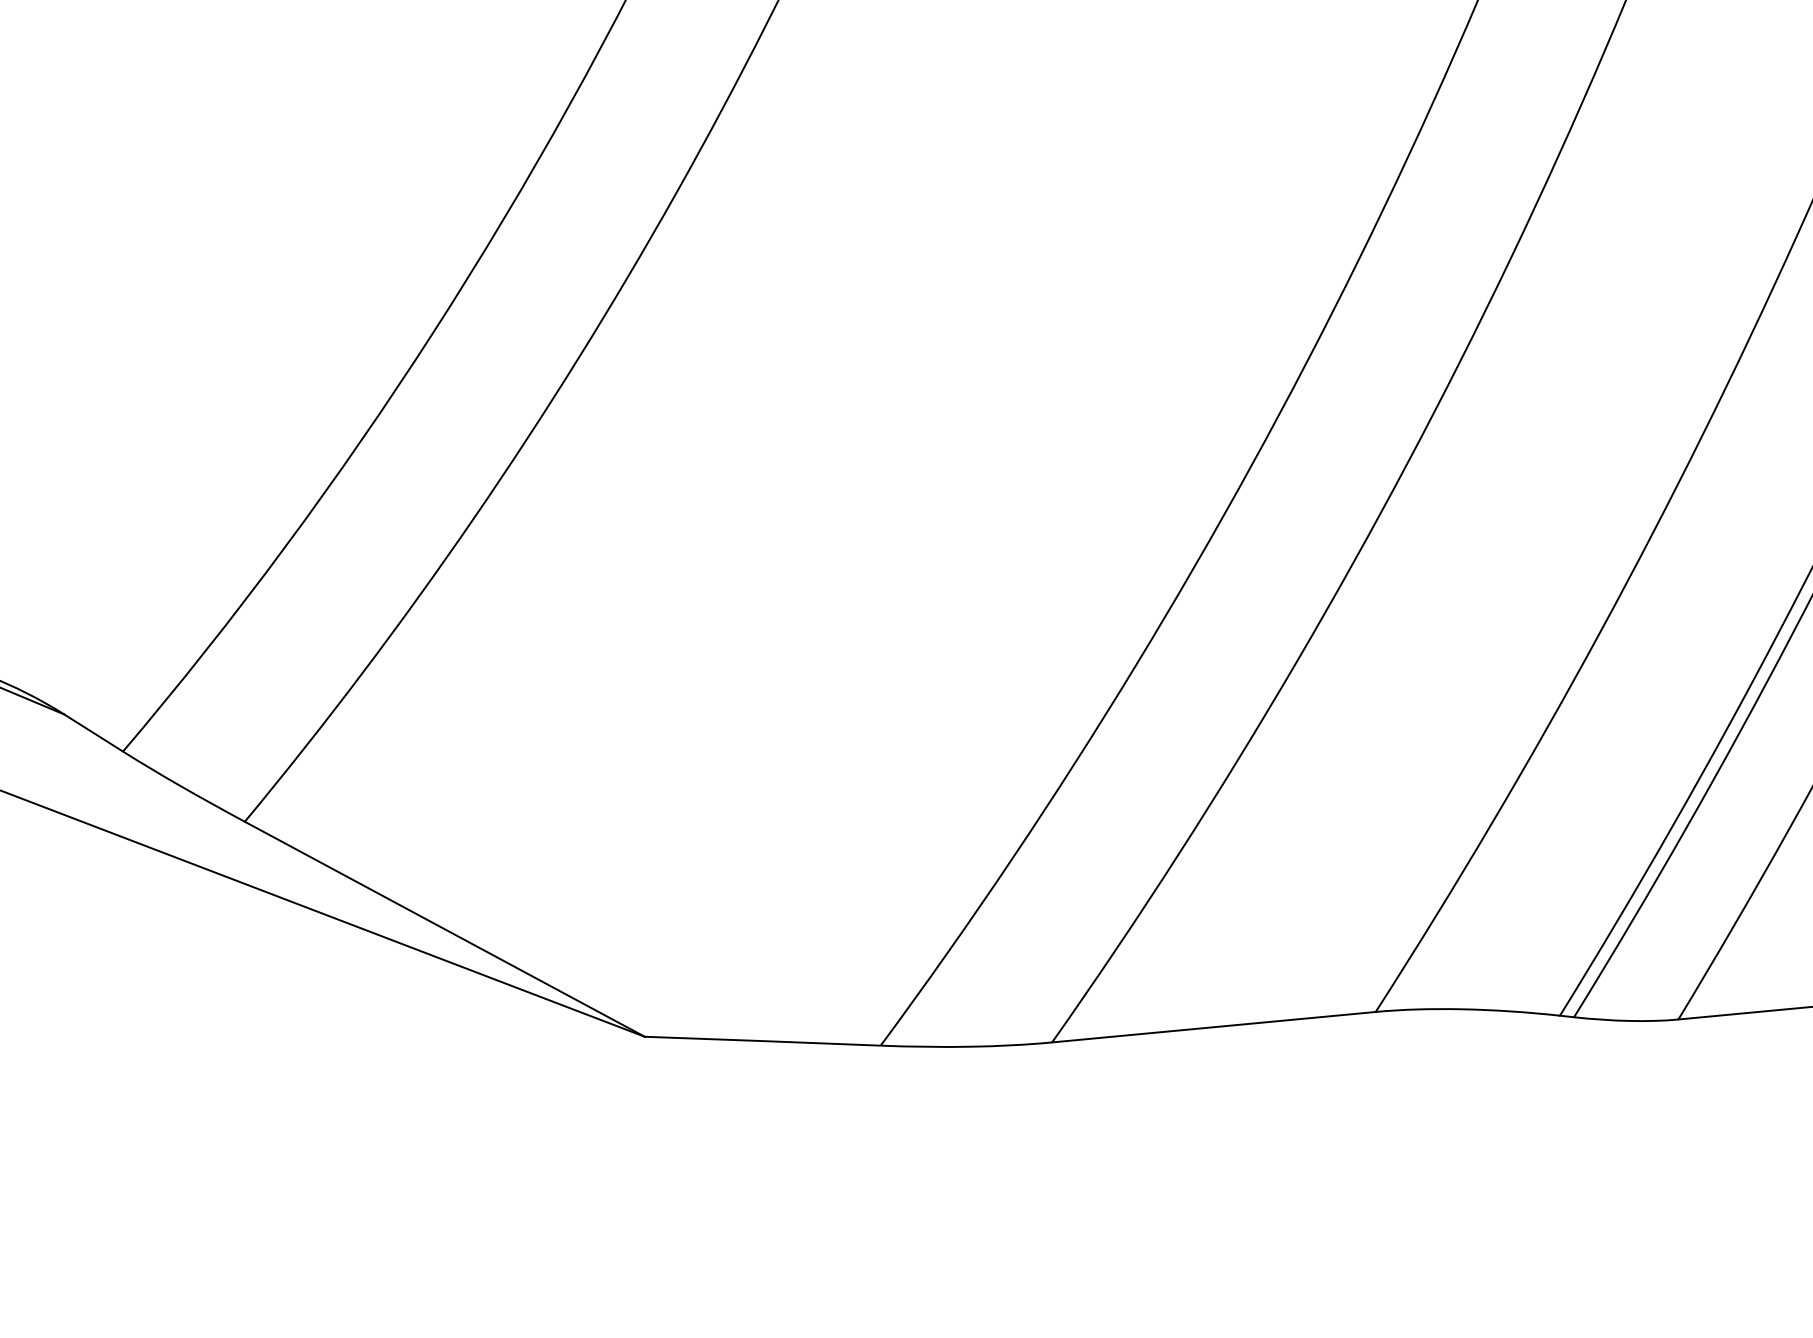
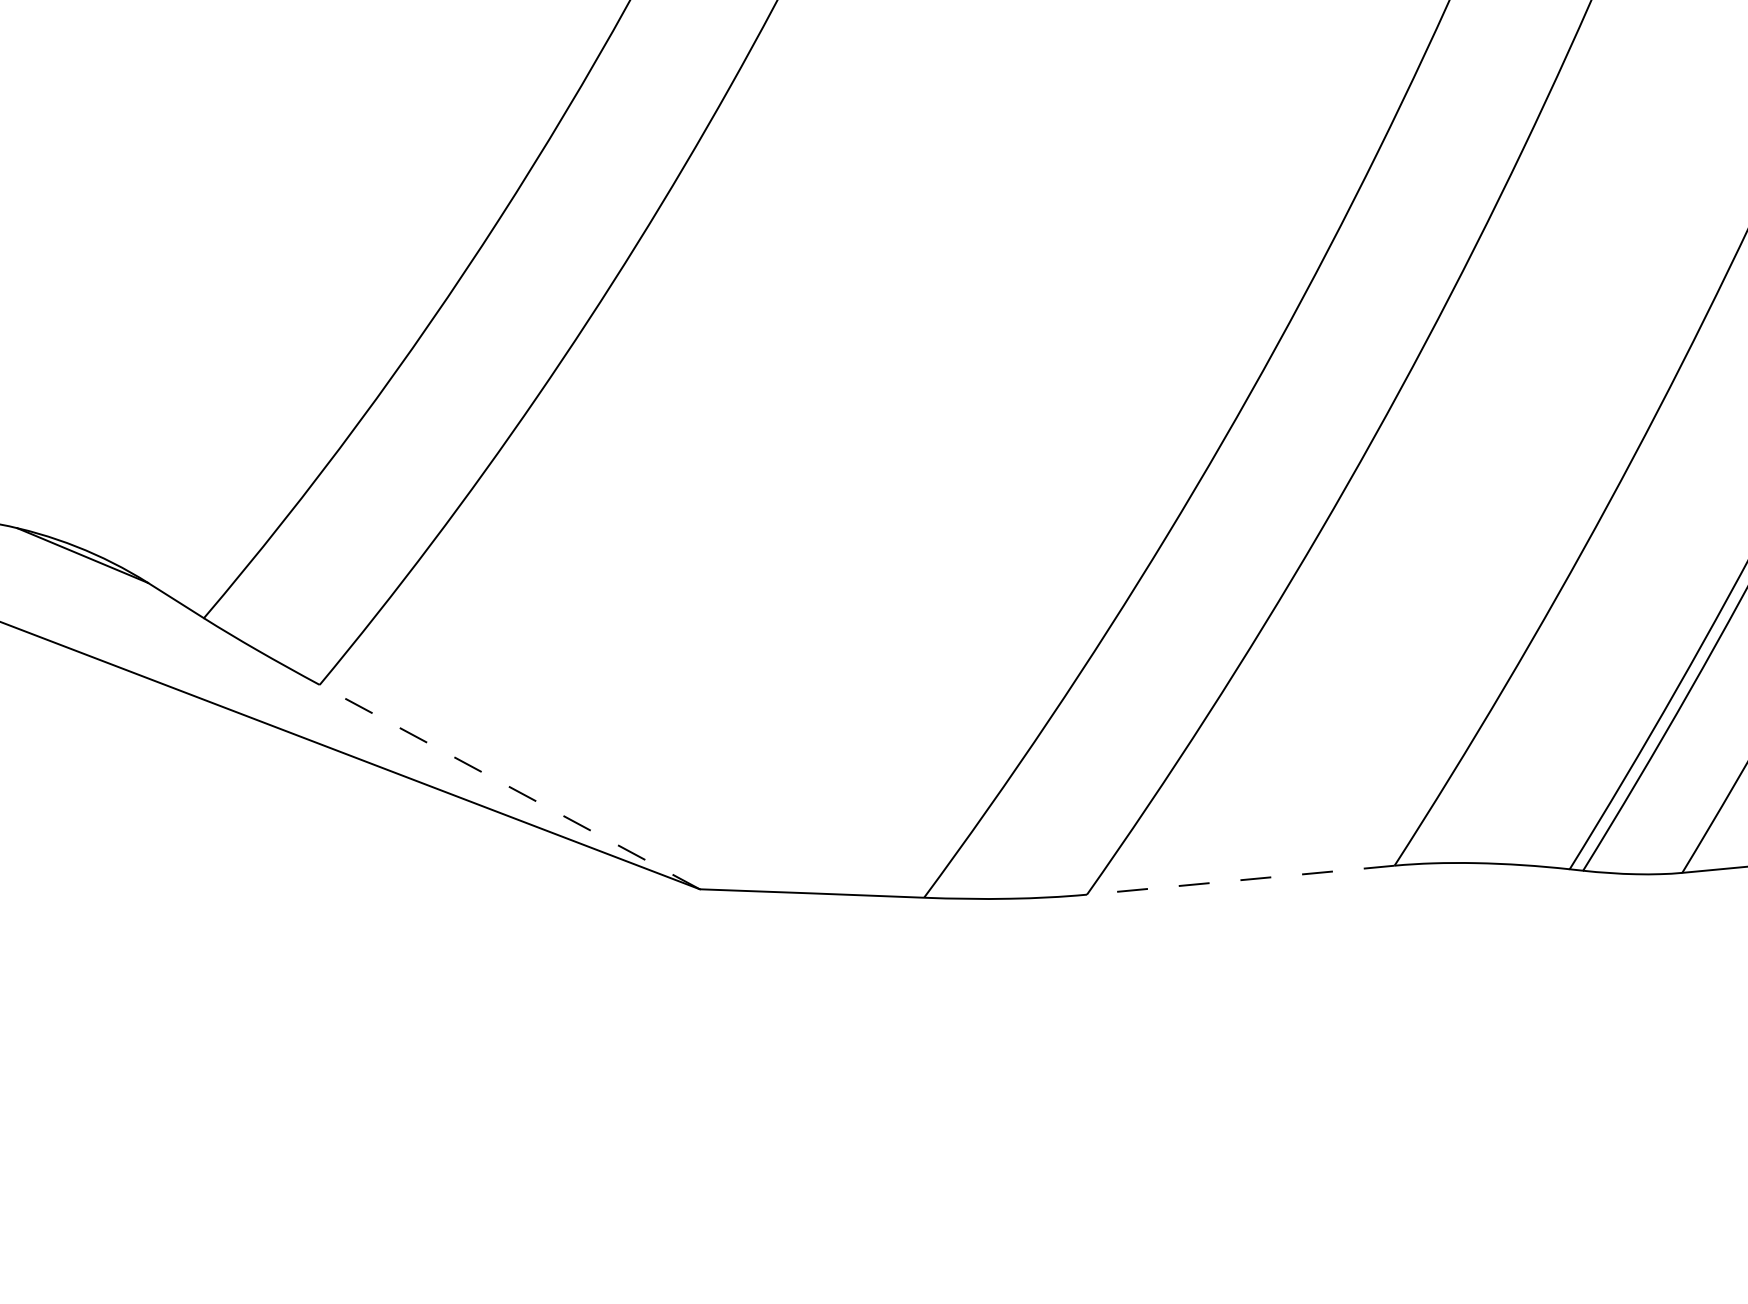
line: (444, 929) -> (509, 787), solid -> dashed
line: (1213, 1027) -> (1240, 880), solid -> dashed

